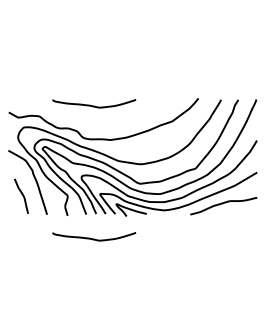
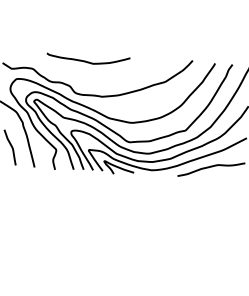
curve: (94, 238) -> (80, 194), removed

